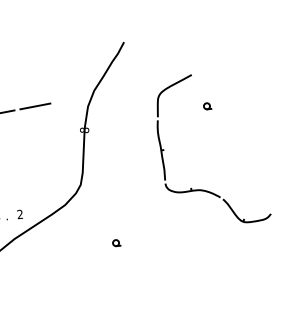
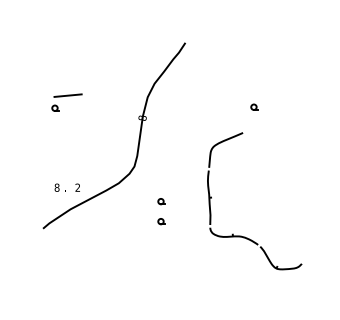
line: (35, 106) -> (100, 92), removed
part: (205, 189) -> (245, 236), moved
part: (114, 220) -> (161, 201), added

